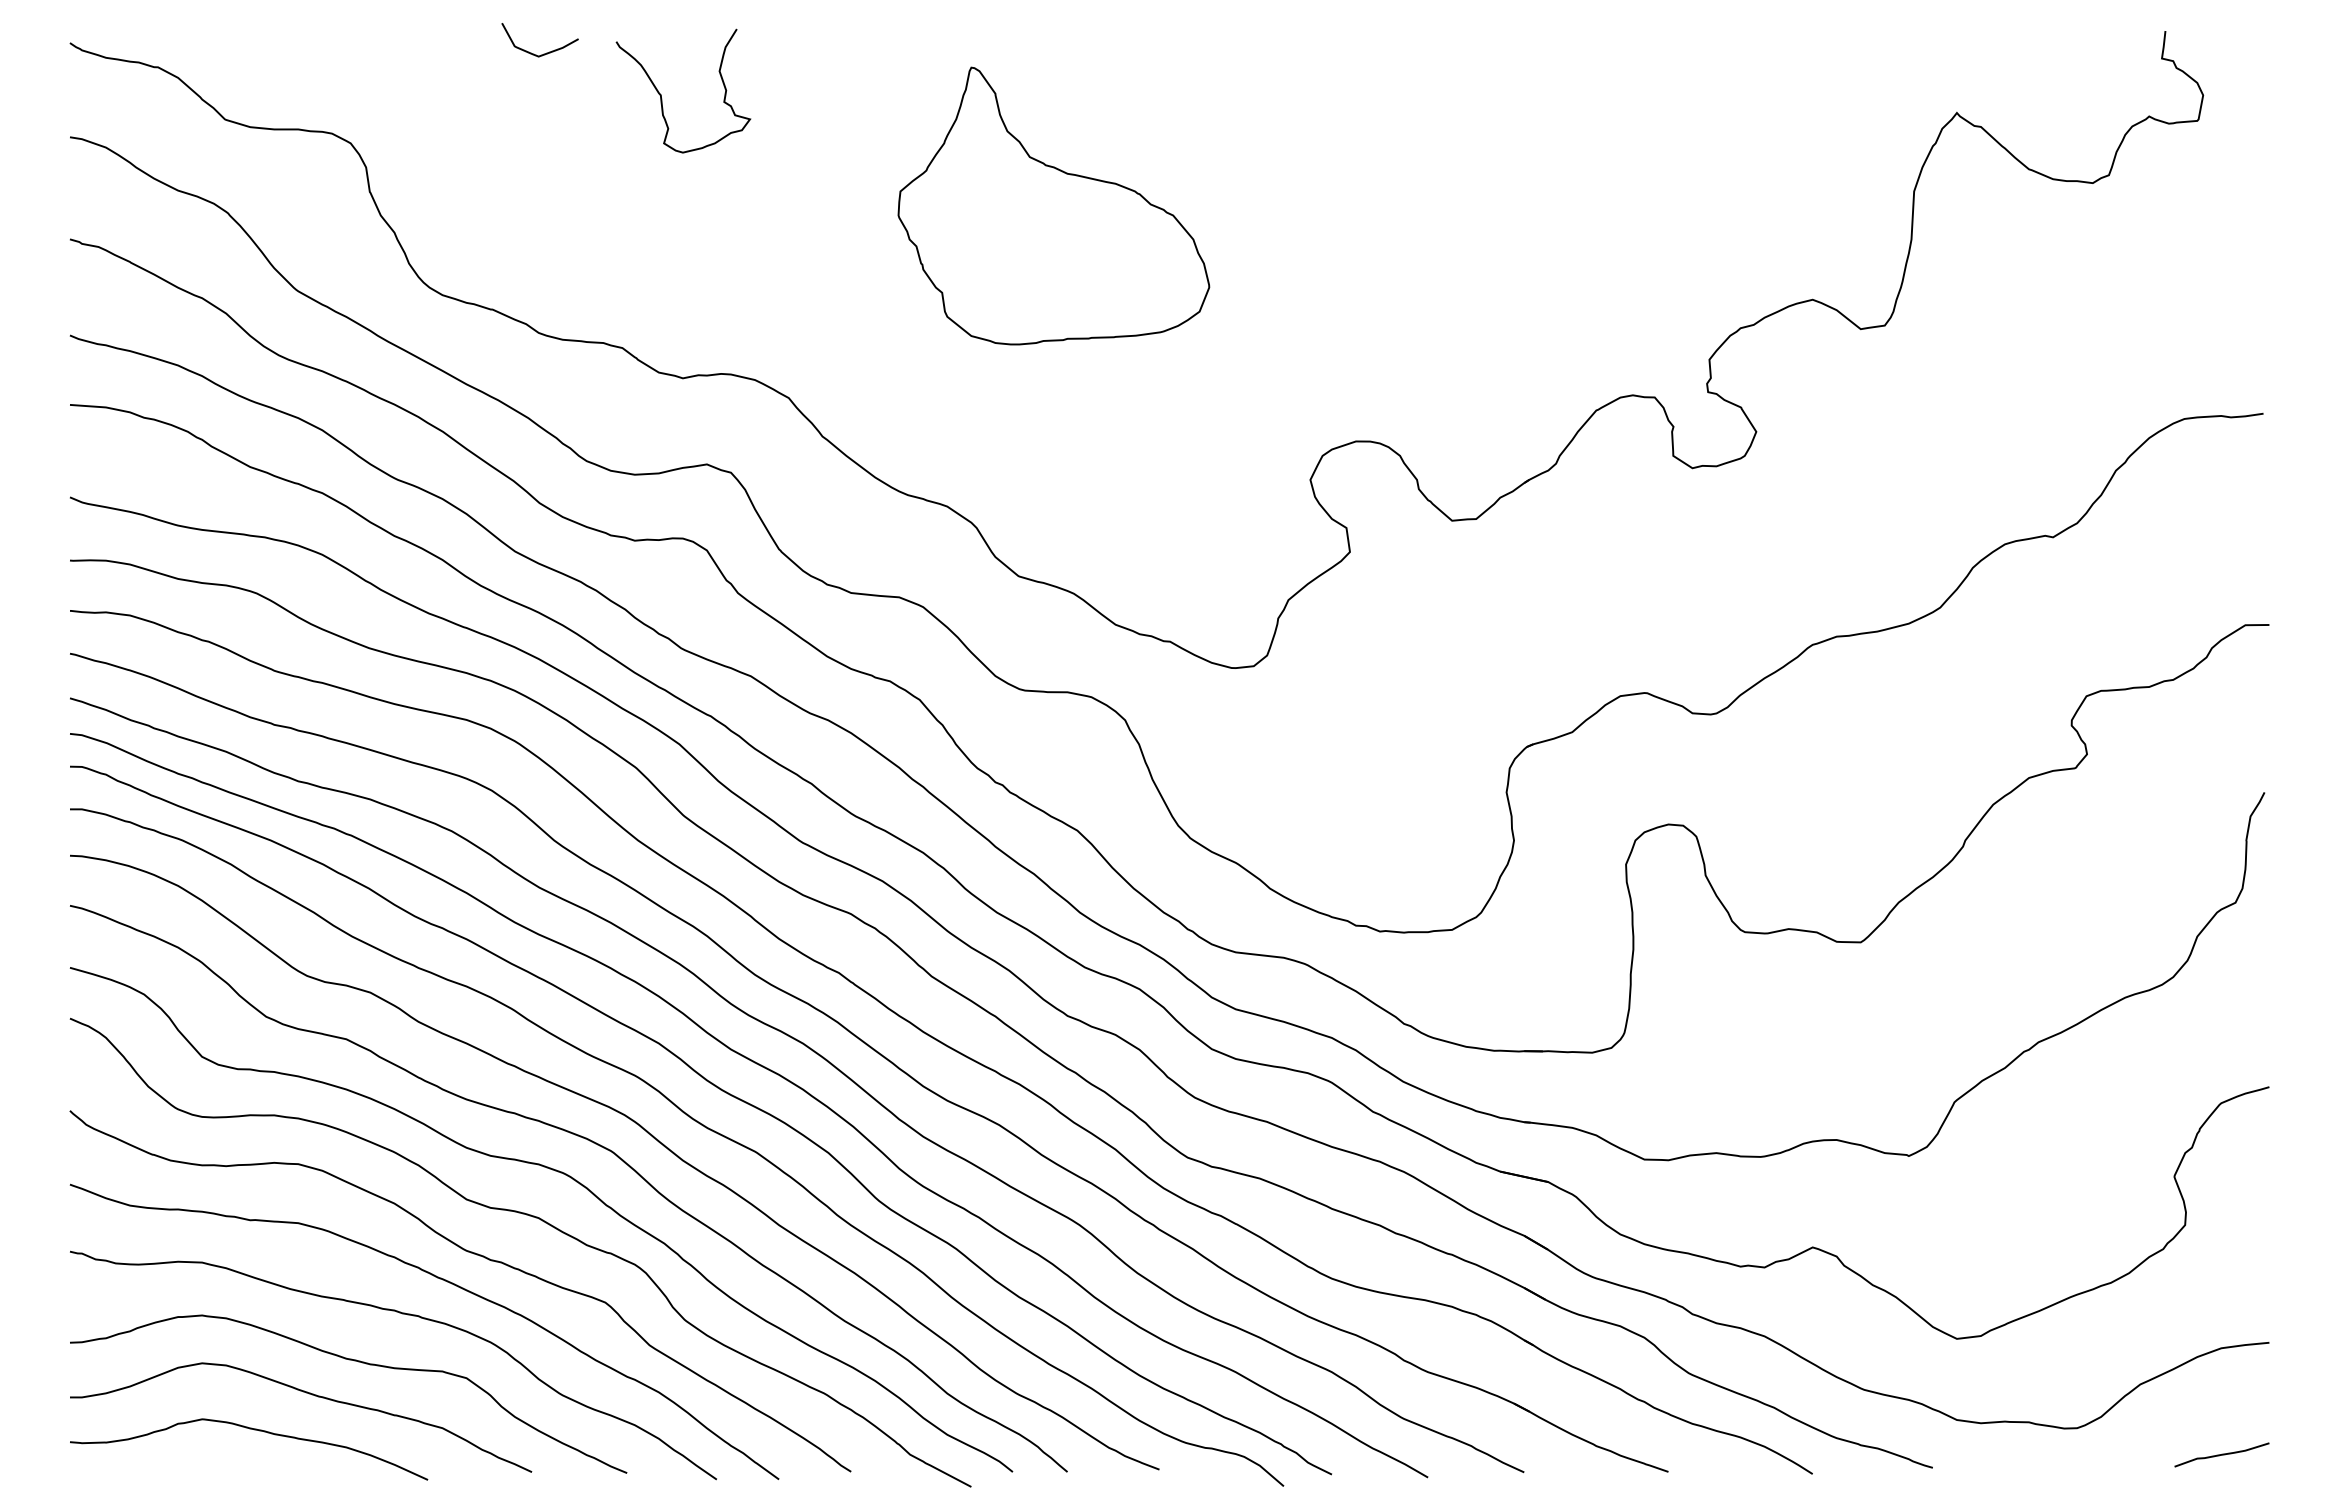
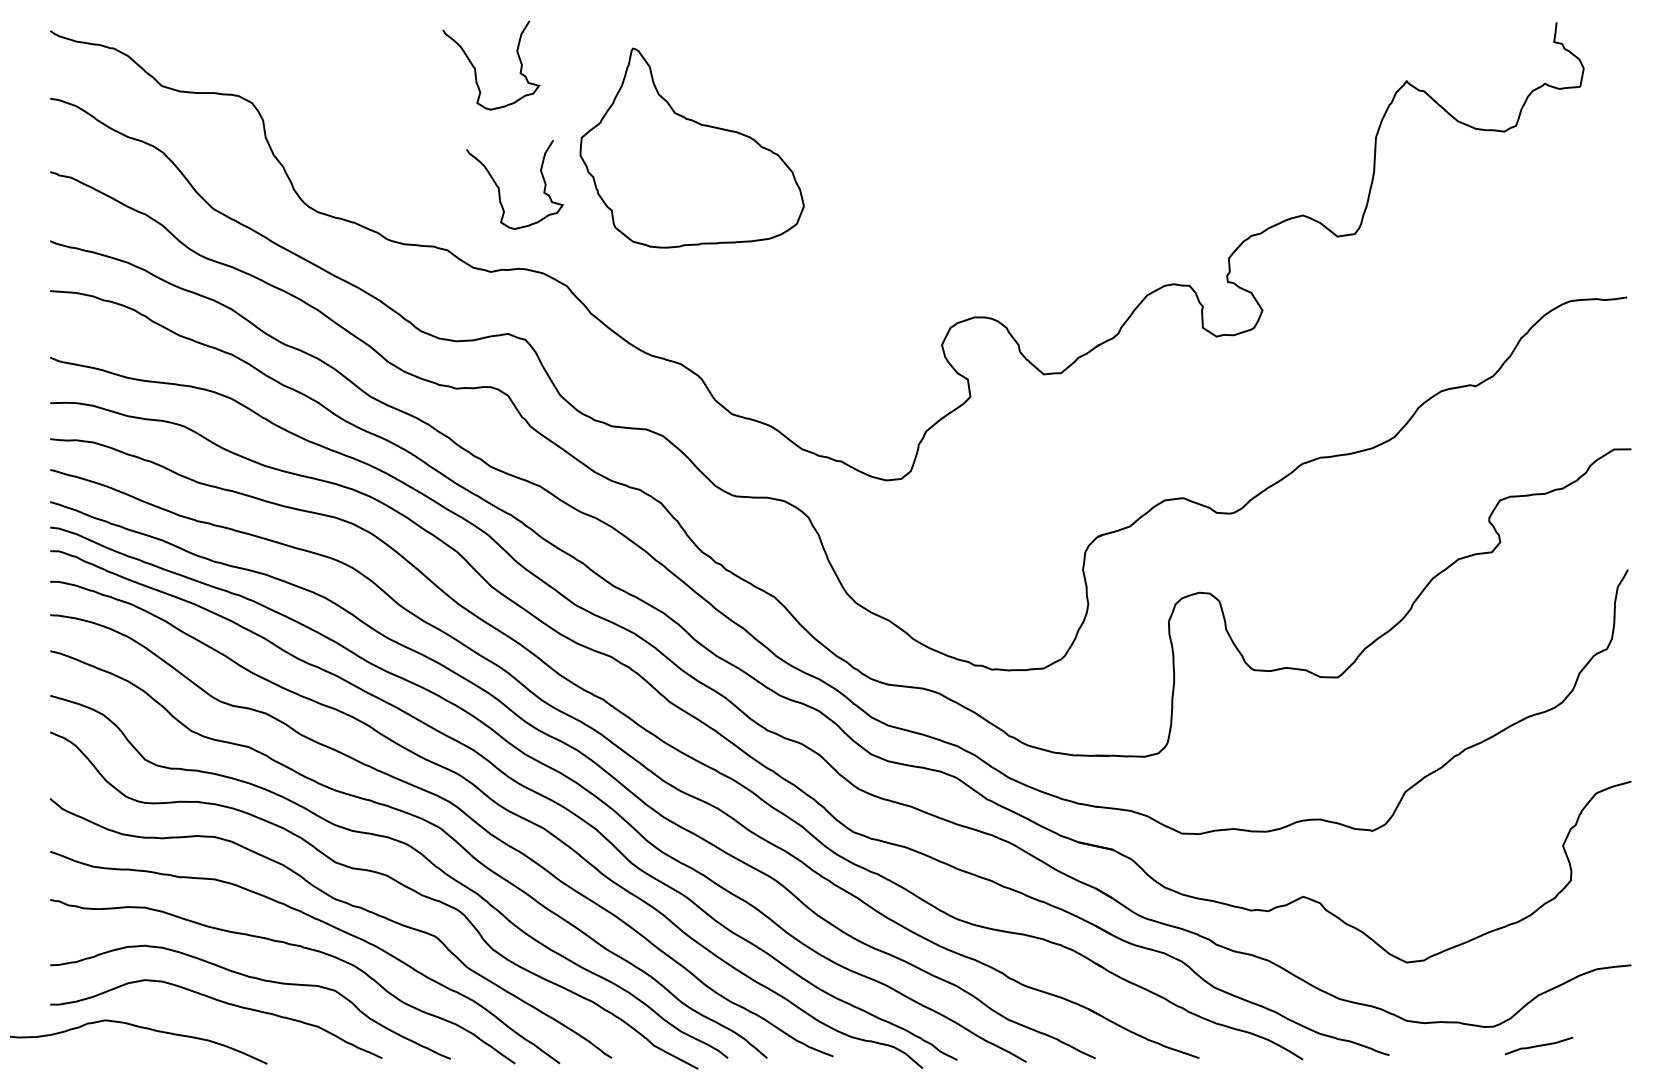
curve: (543, 53) -> (390, 38), removed
part: (1053, 205) -> (691, 147), moved
curve: (694, 260) -> (499, 187), added
curve: (254, 1430) -> (142, 1028), moved
curve: (2221, 1454) -> (1538, 1045), moved

